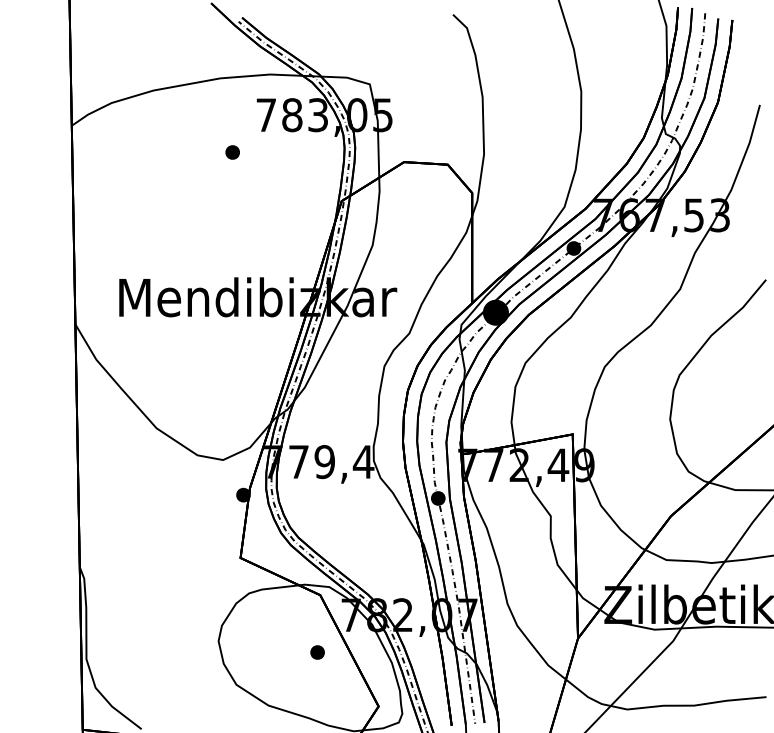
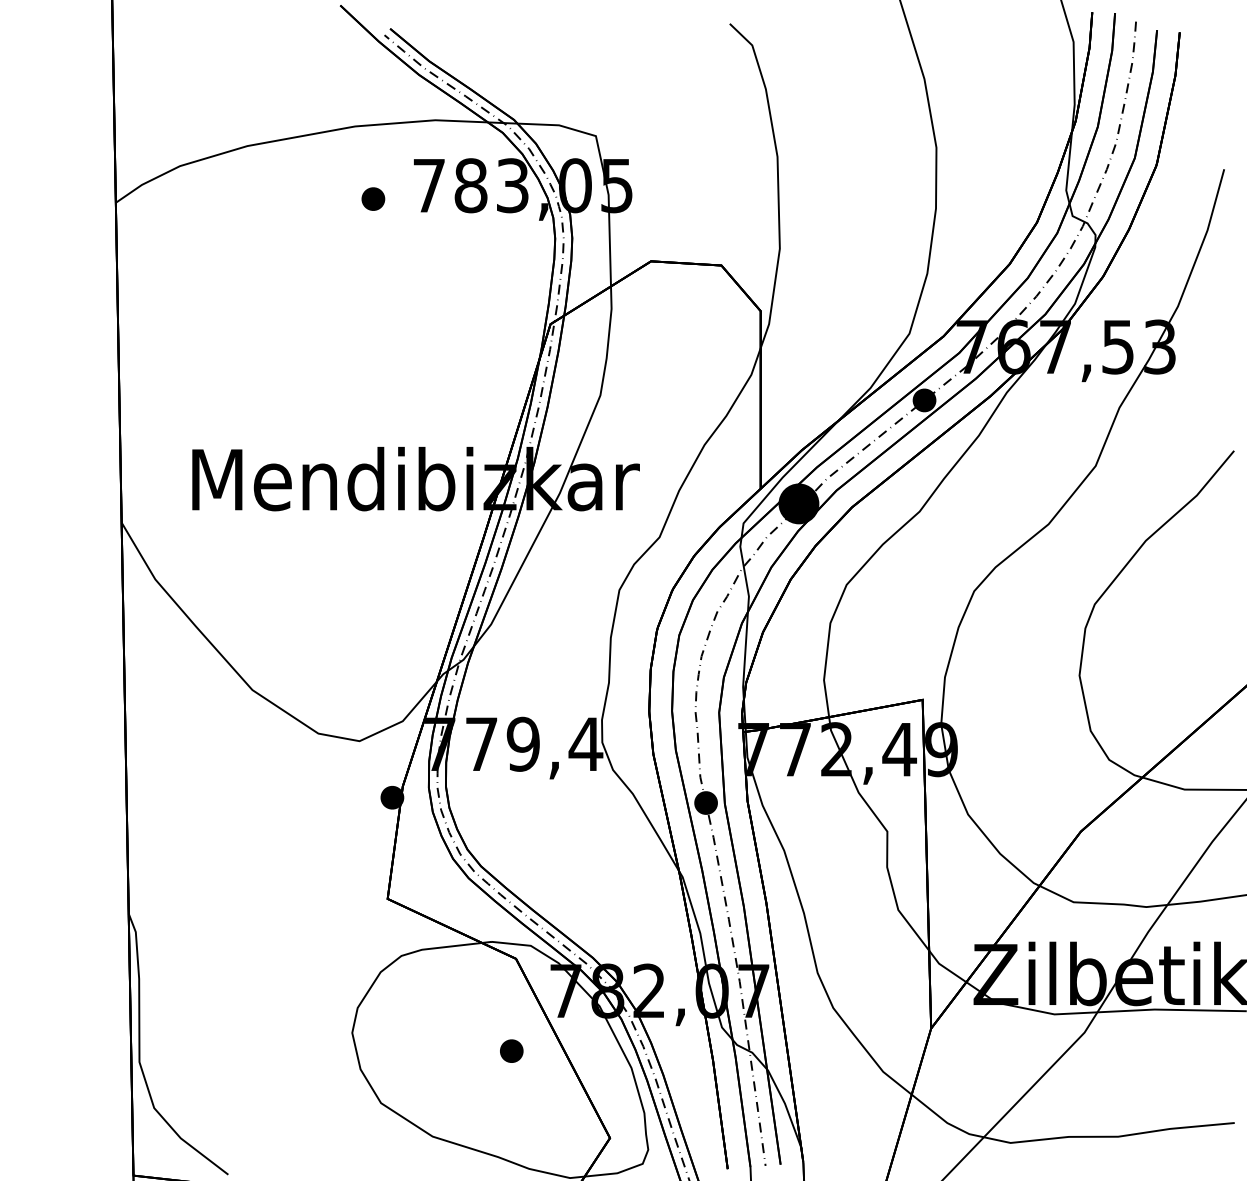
part: (232, 152) -> (373, 199), moved

